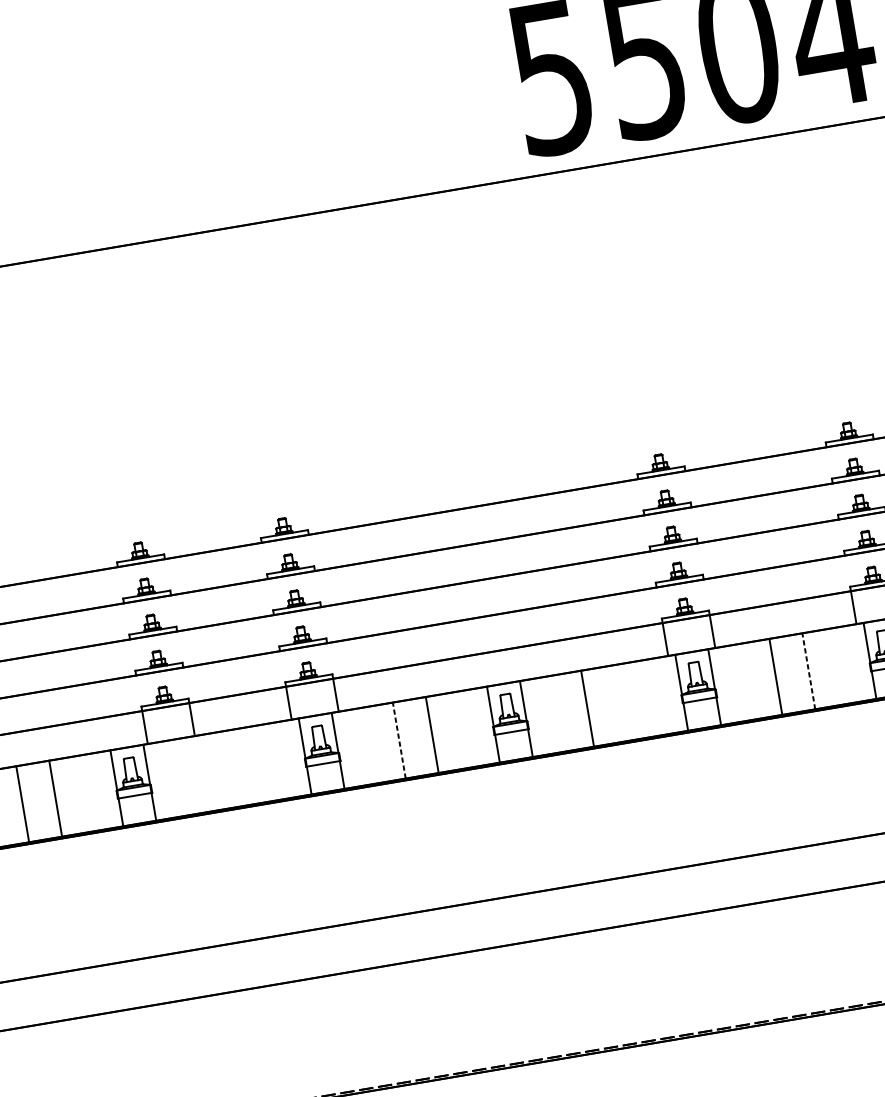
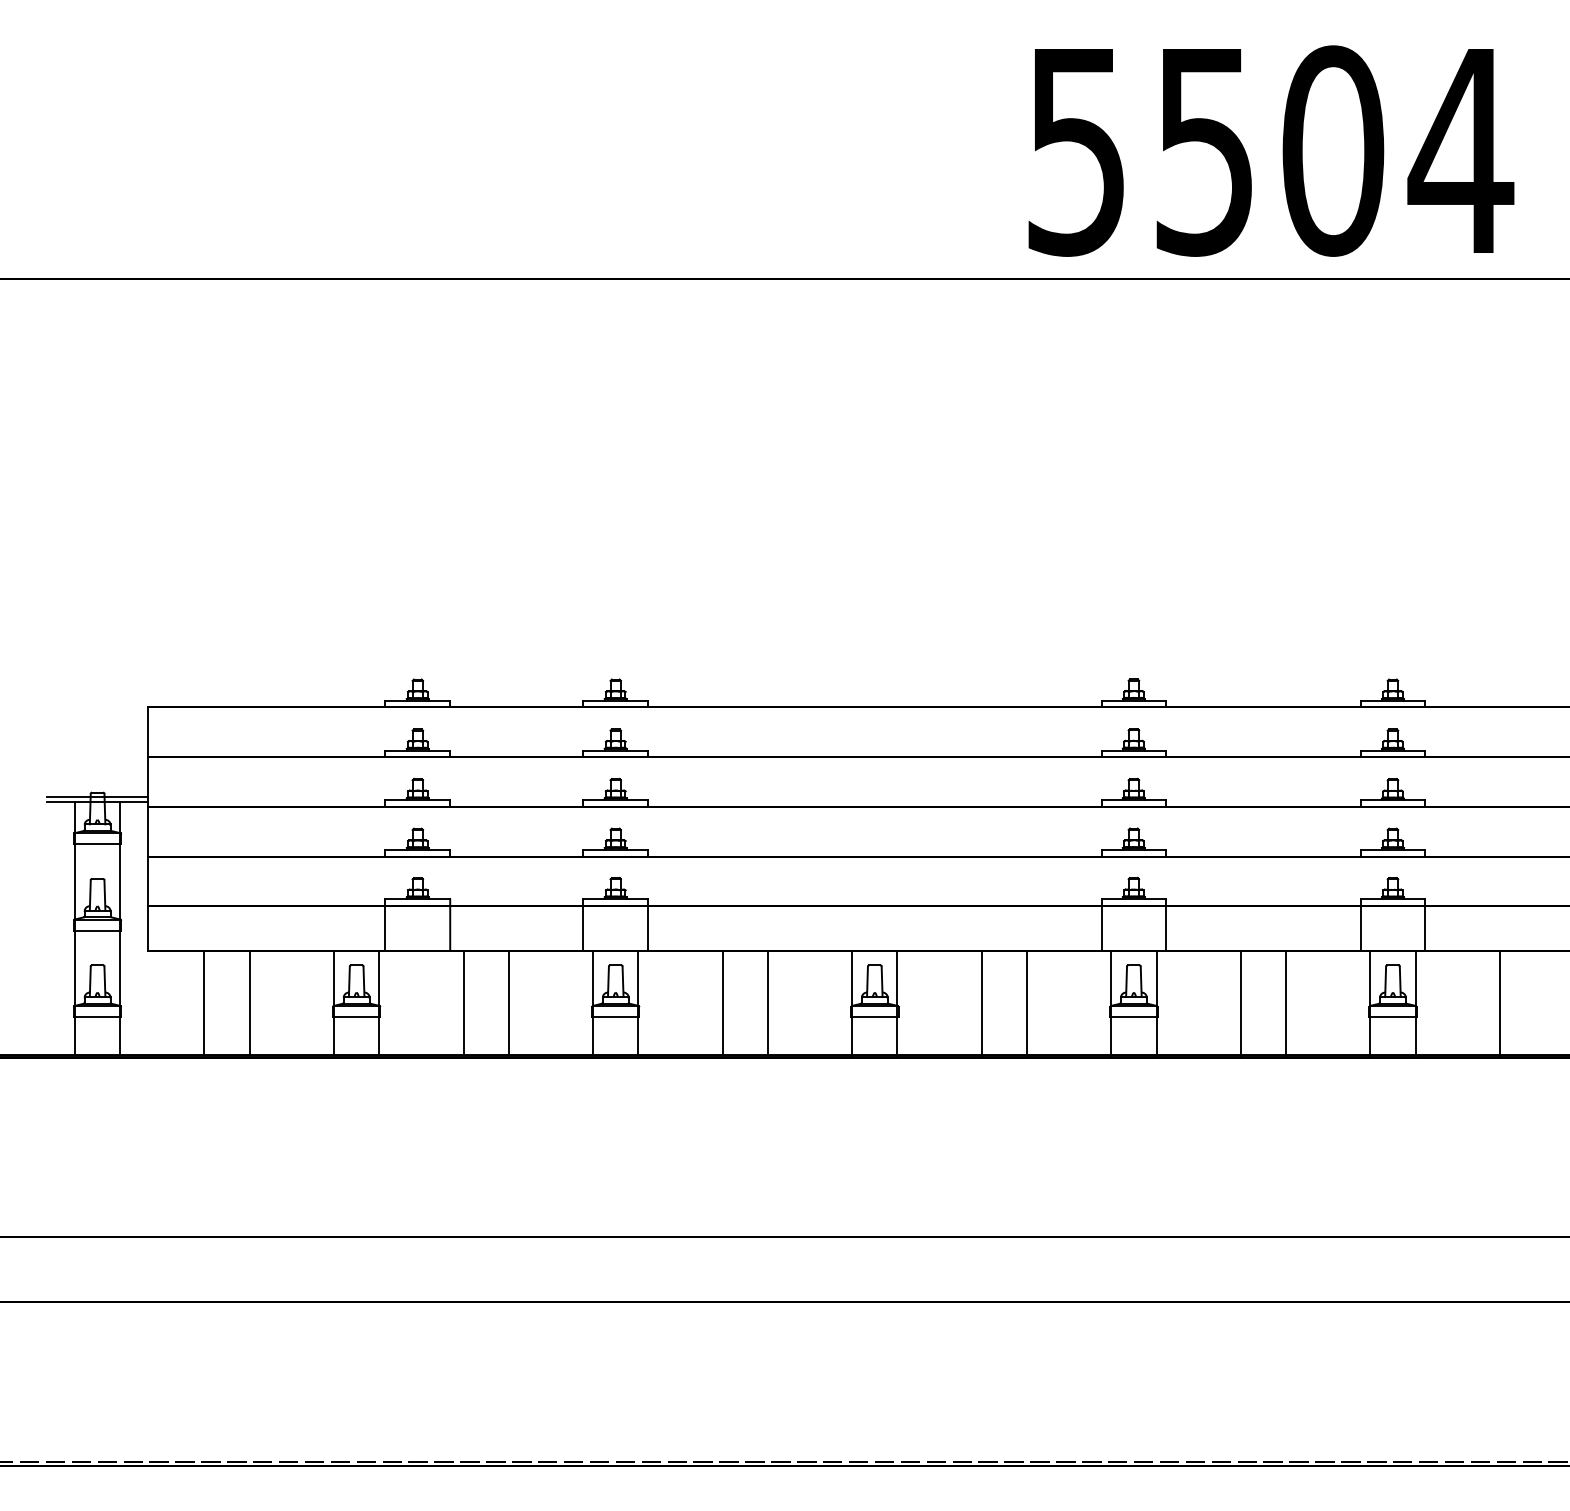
line: (809, 670) -> (1286, 1002), dashed -> solid
line: (620, 702) -> (1027, 1002), added
line: (399, 740) -> (722, 1002), dashed -> solid
line: (243, 766) -> (508, 1002), added
line: (210, 771) -> (463, 1002), added

